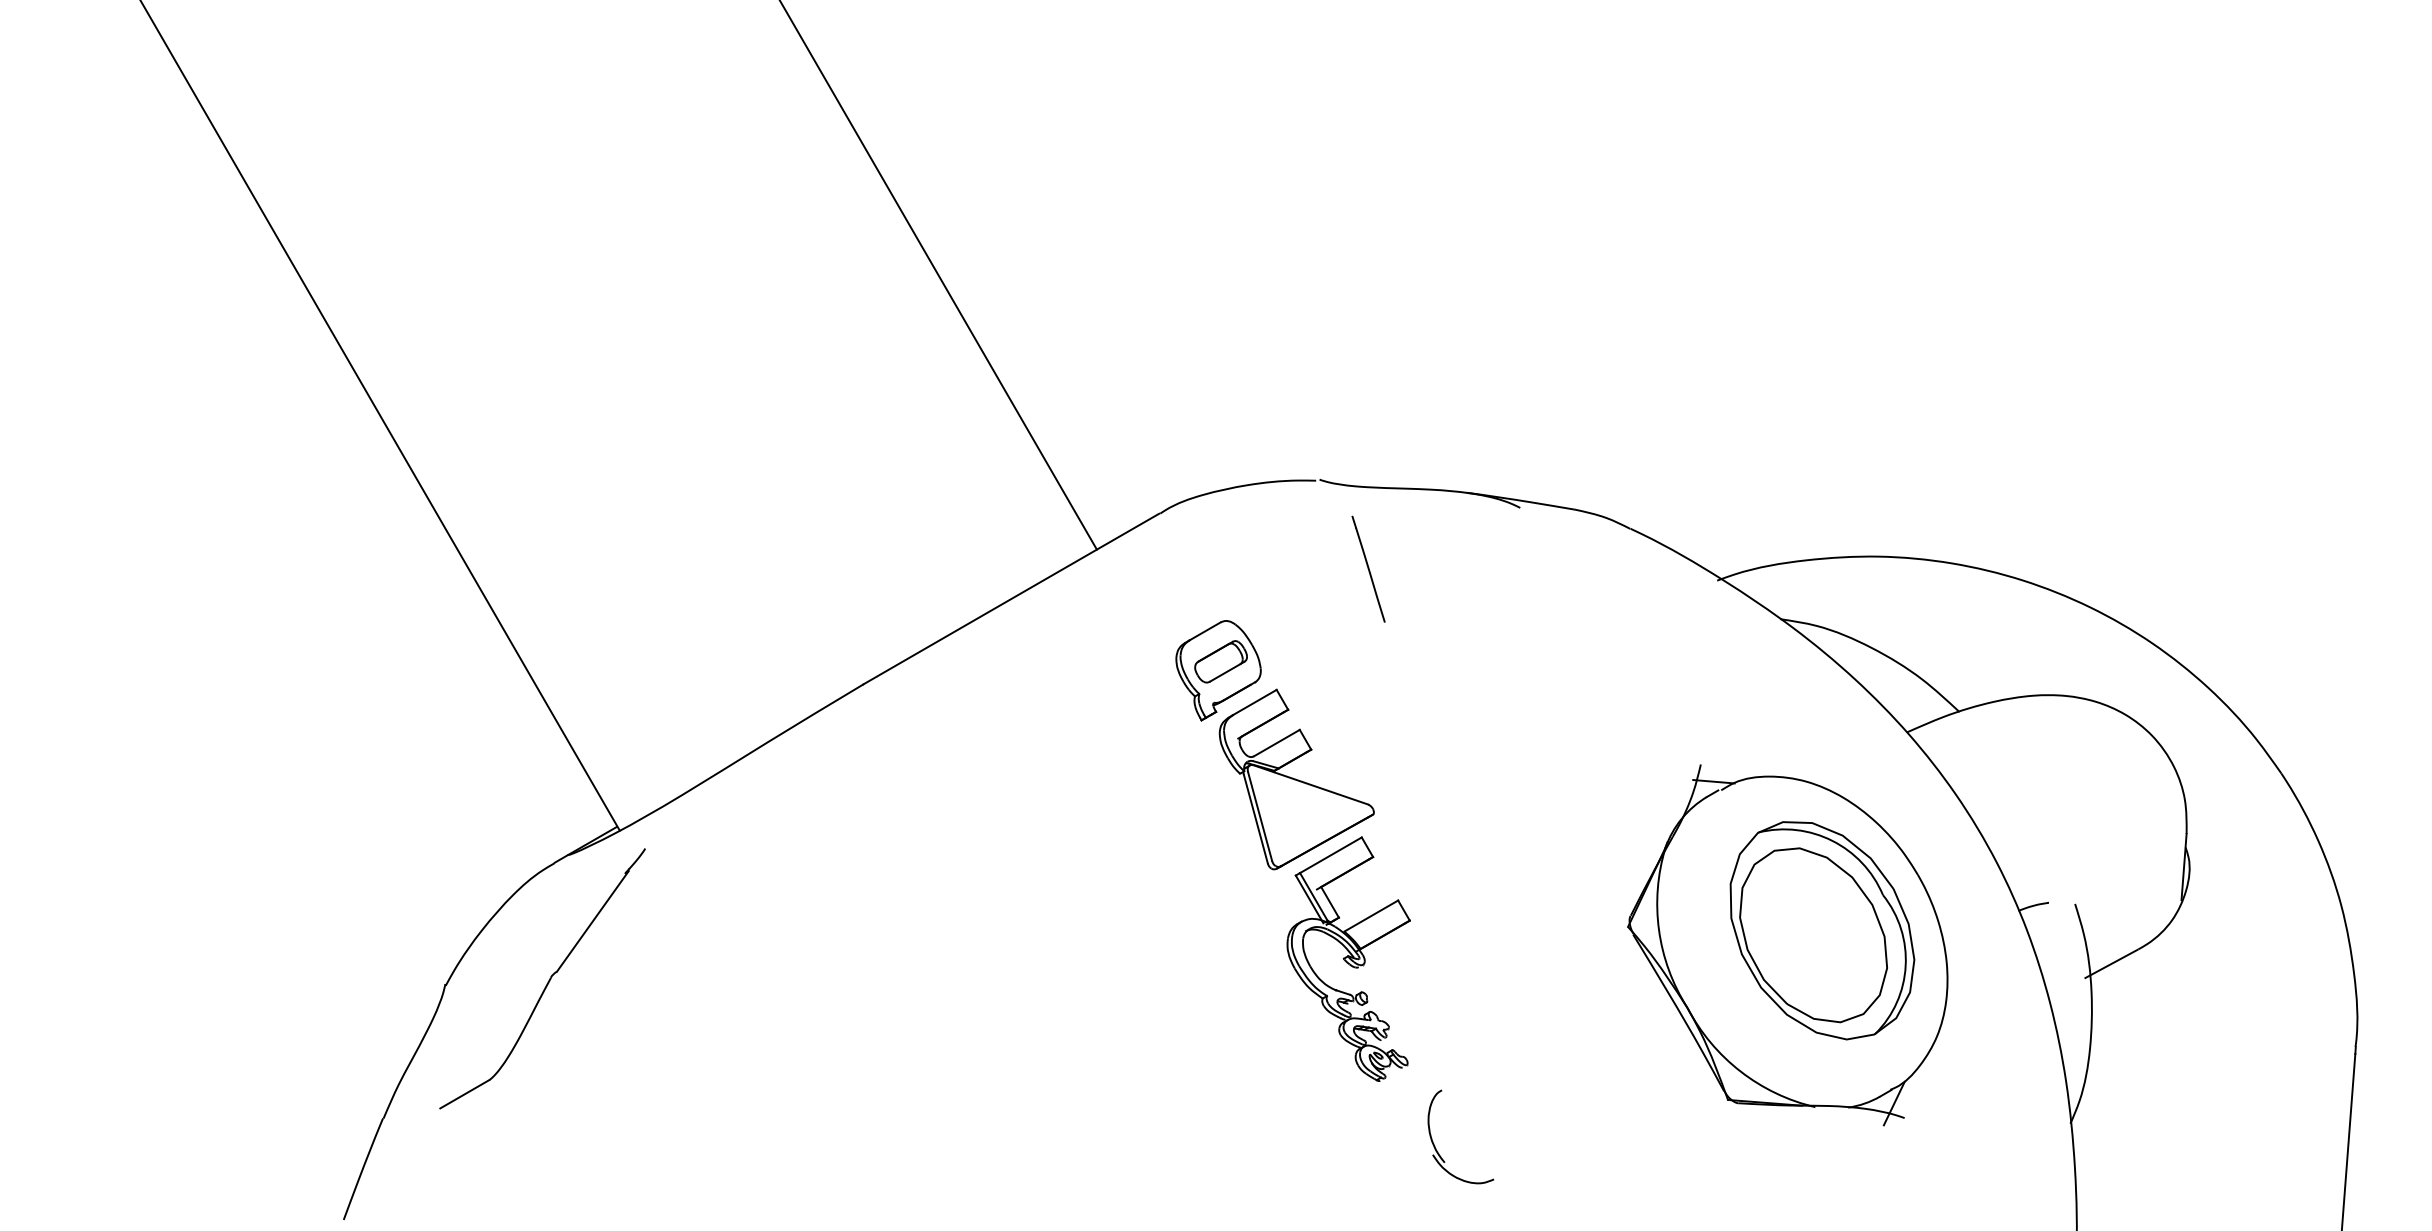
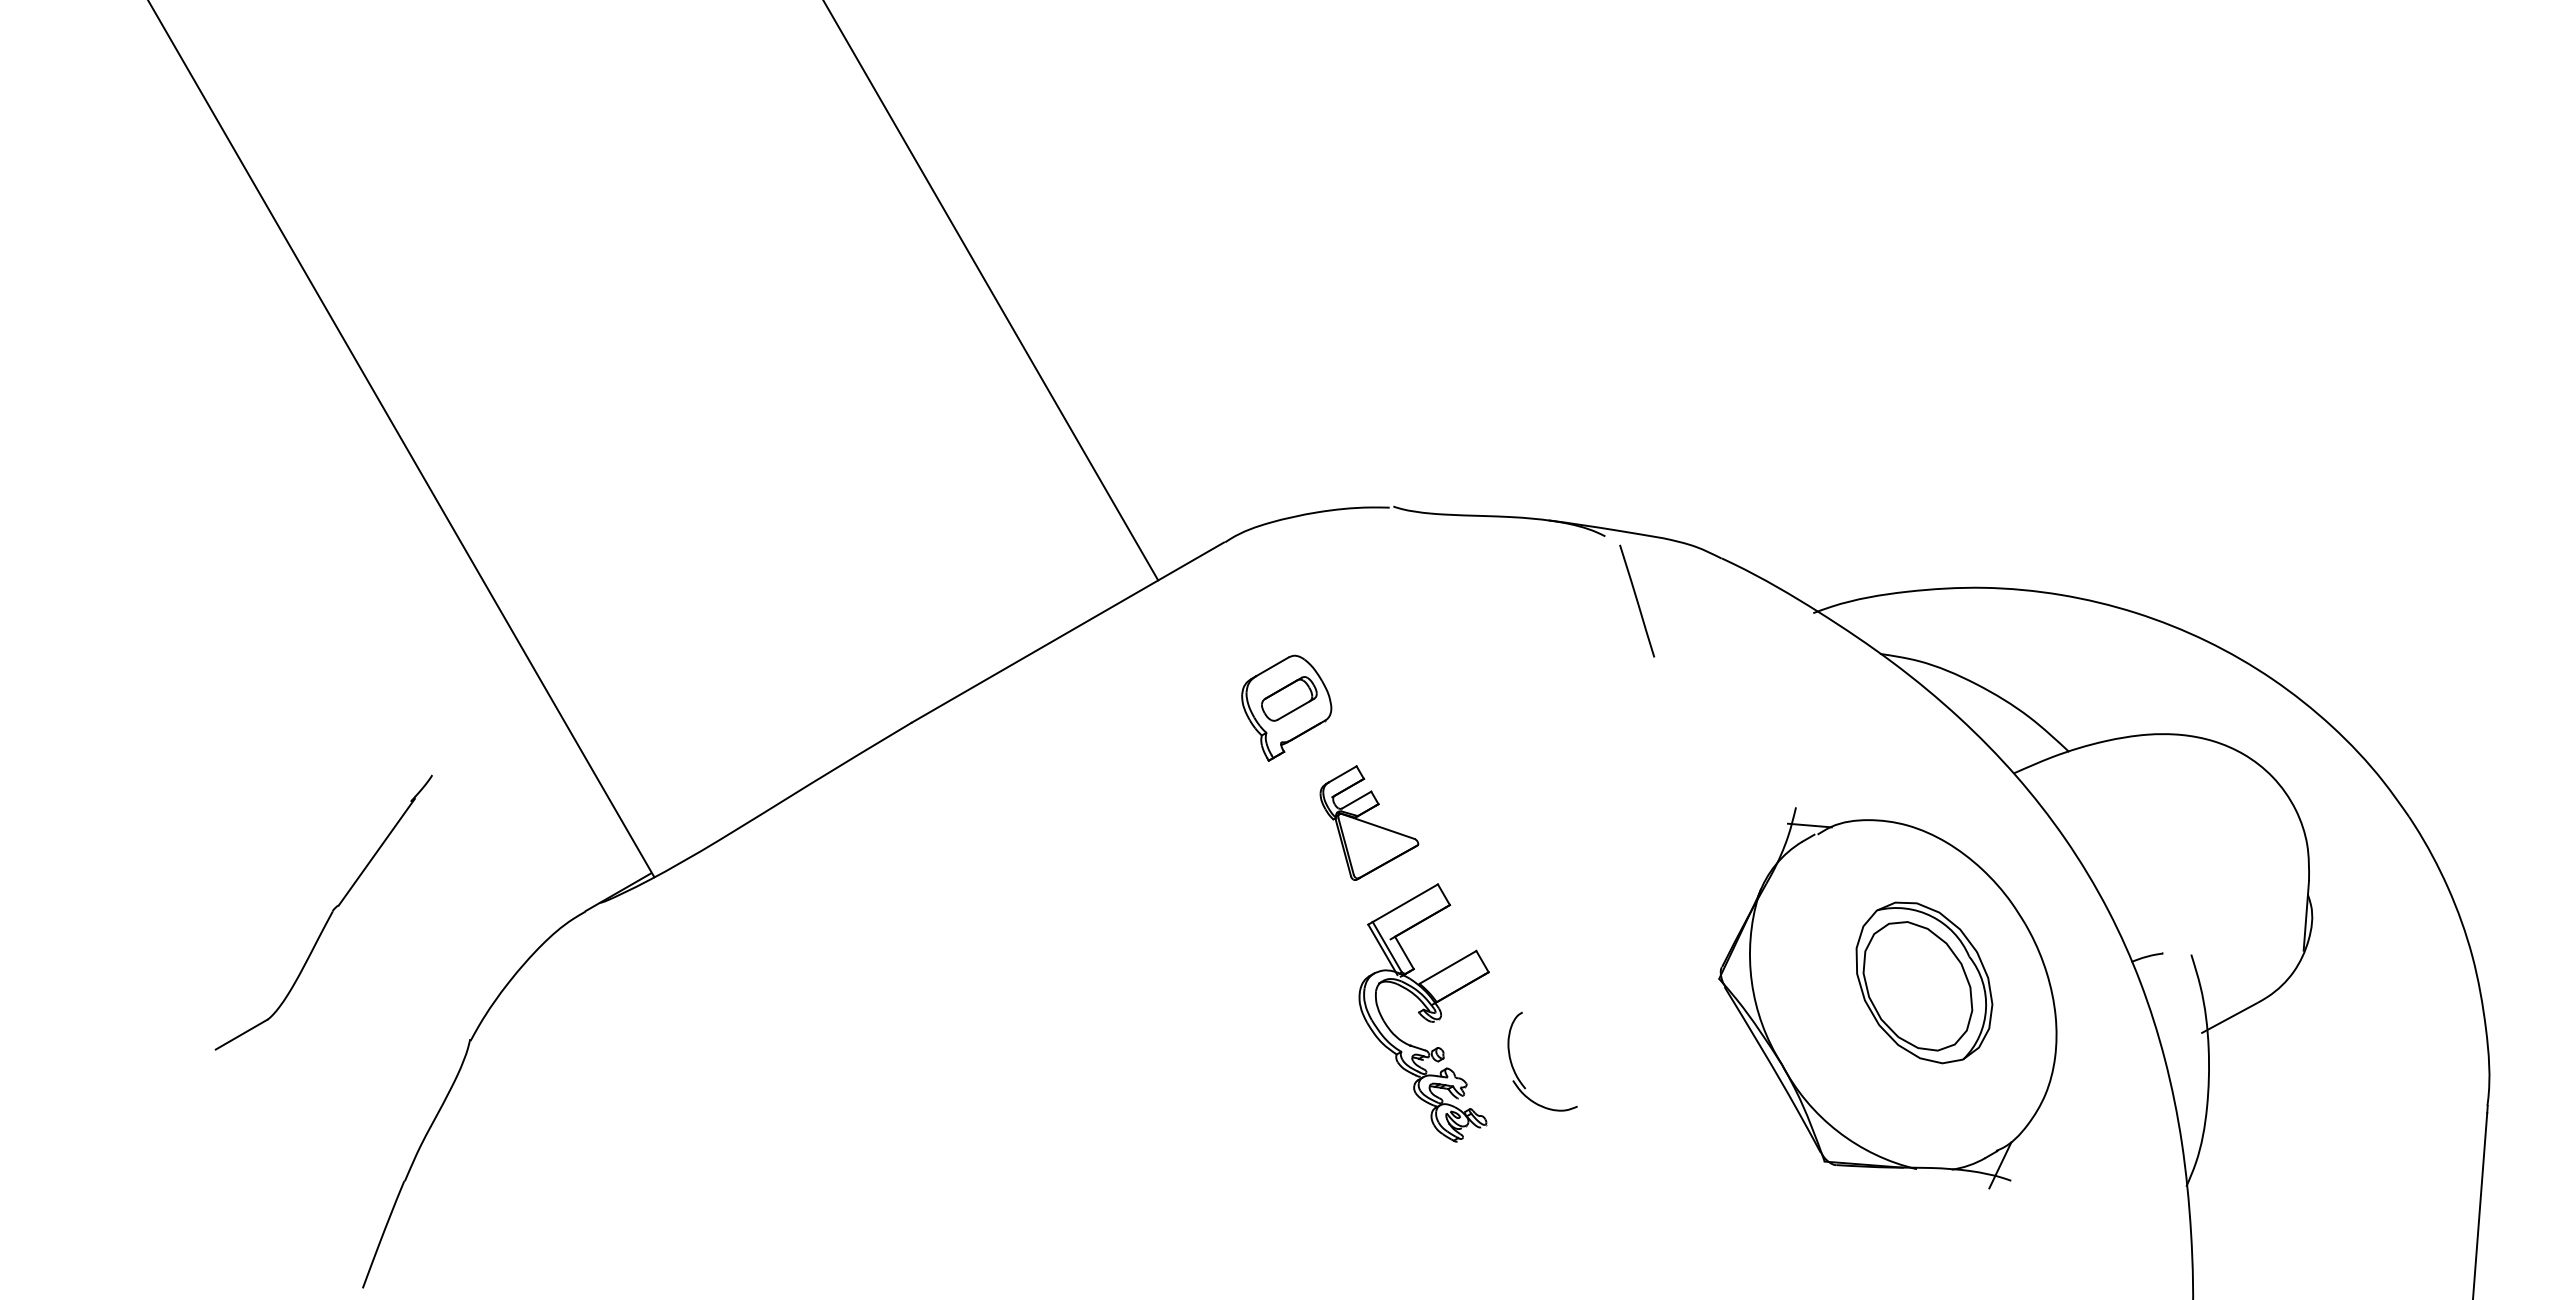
line: (1367, 568) -> (1636, 600), moved
part: (1296, 778) -> (1369, 822), size x0.6
part: (1822, 930) -> (1924, 982), size x0.7
part: (547, 981) -> (329, 915), moved
part: (1438, 1152) -> (1519, 1078), moved

